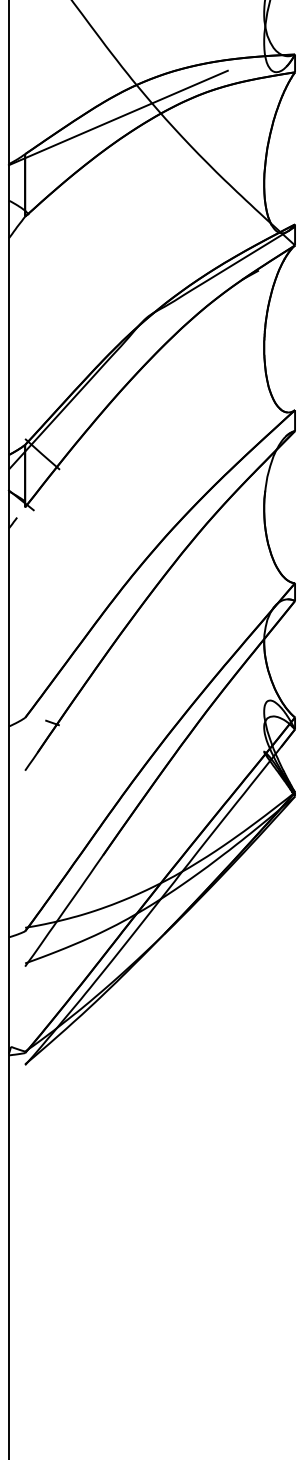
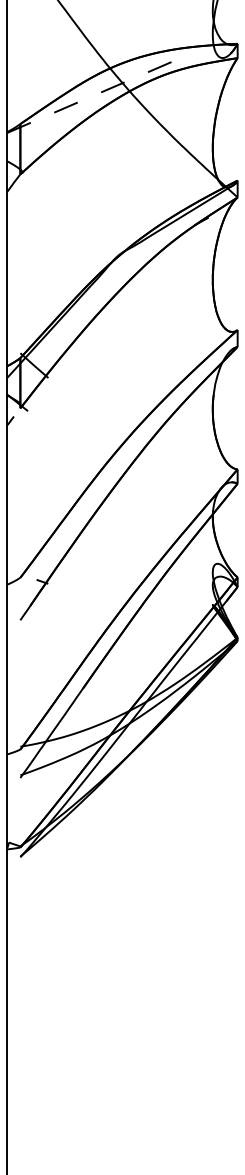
line: (118, 117) -> (95, 94), solid -> dashed

